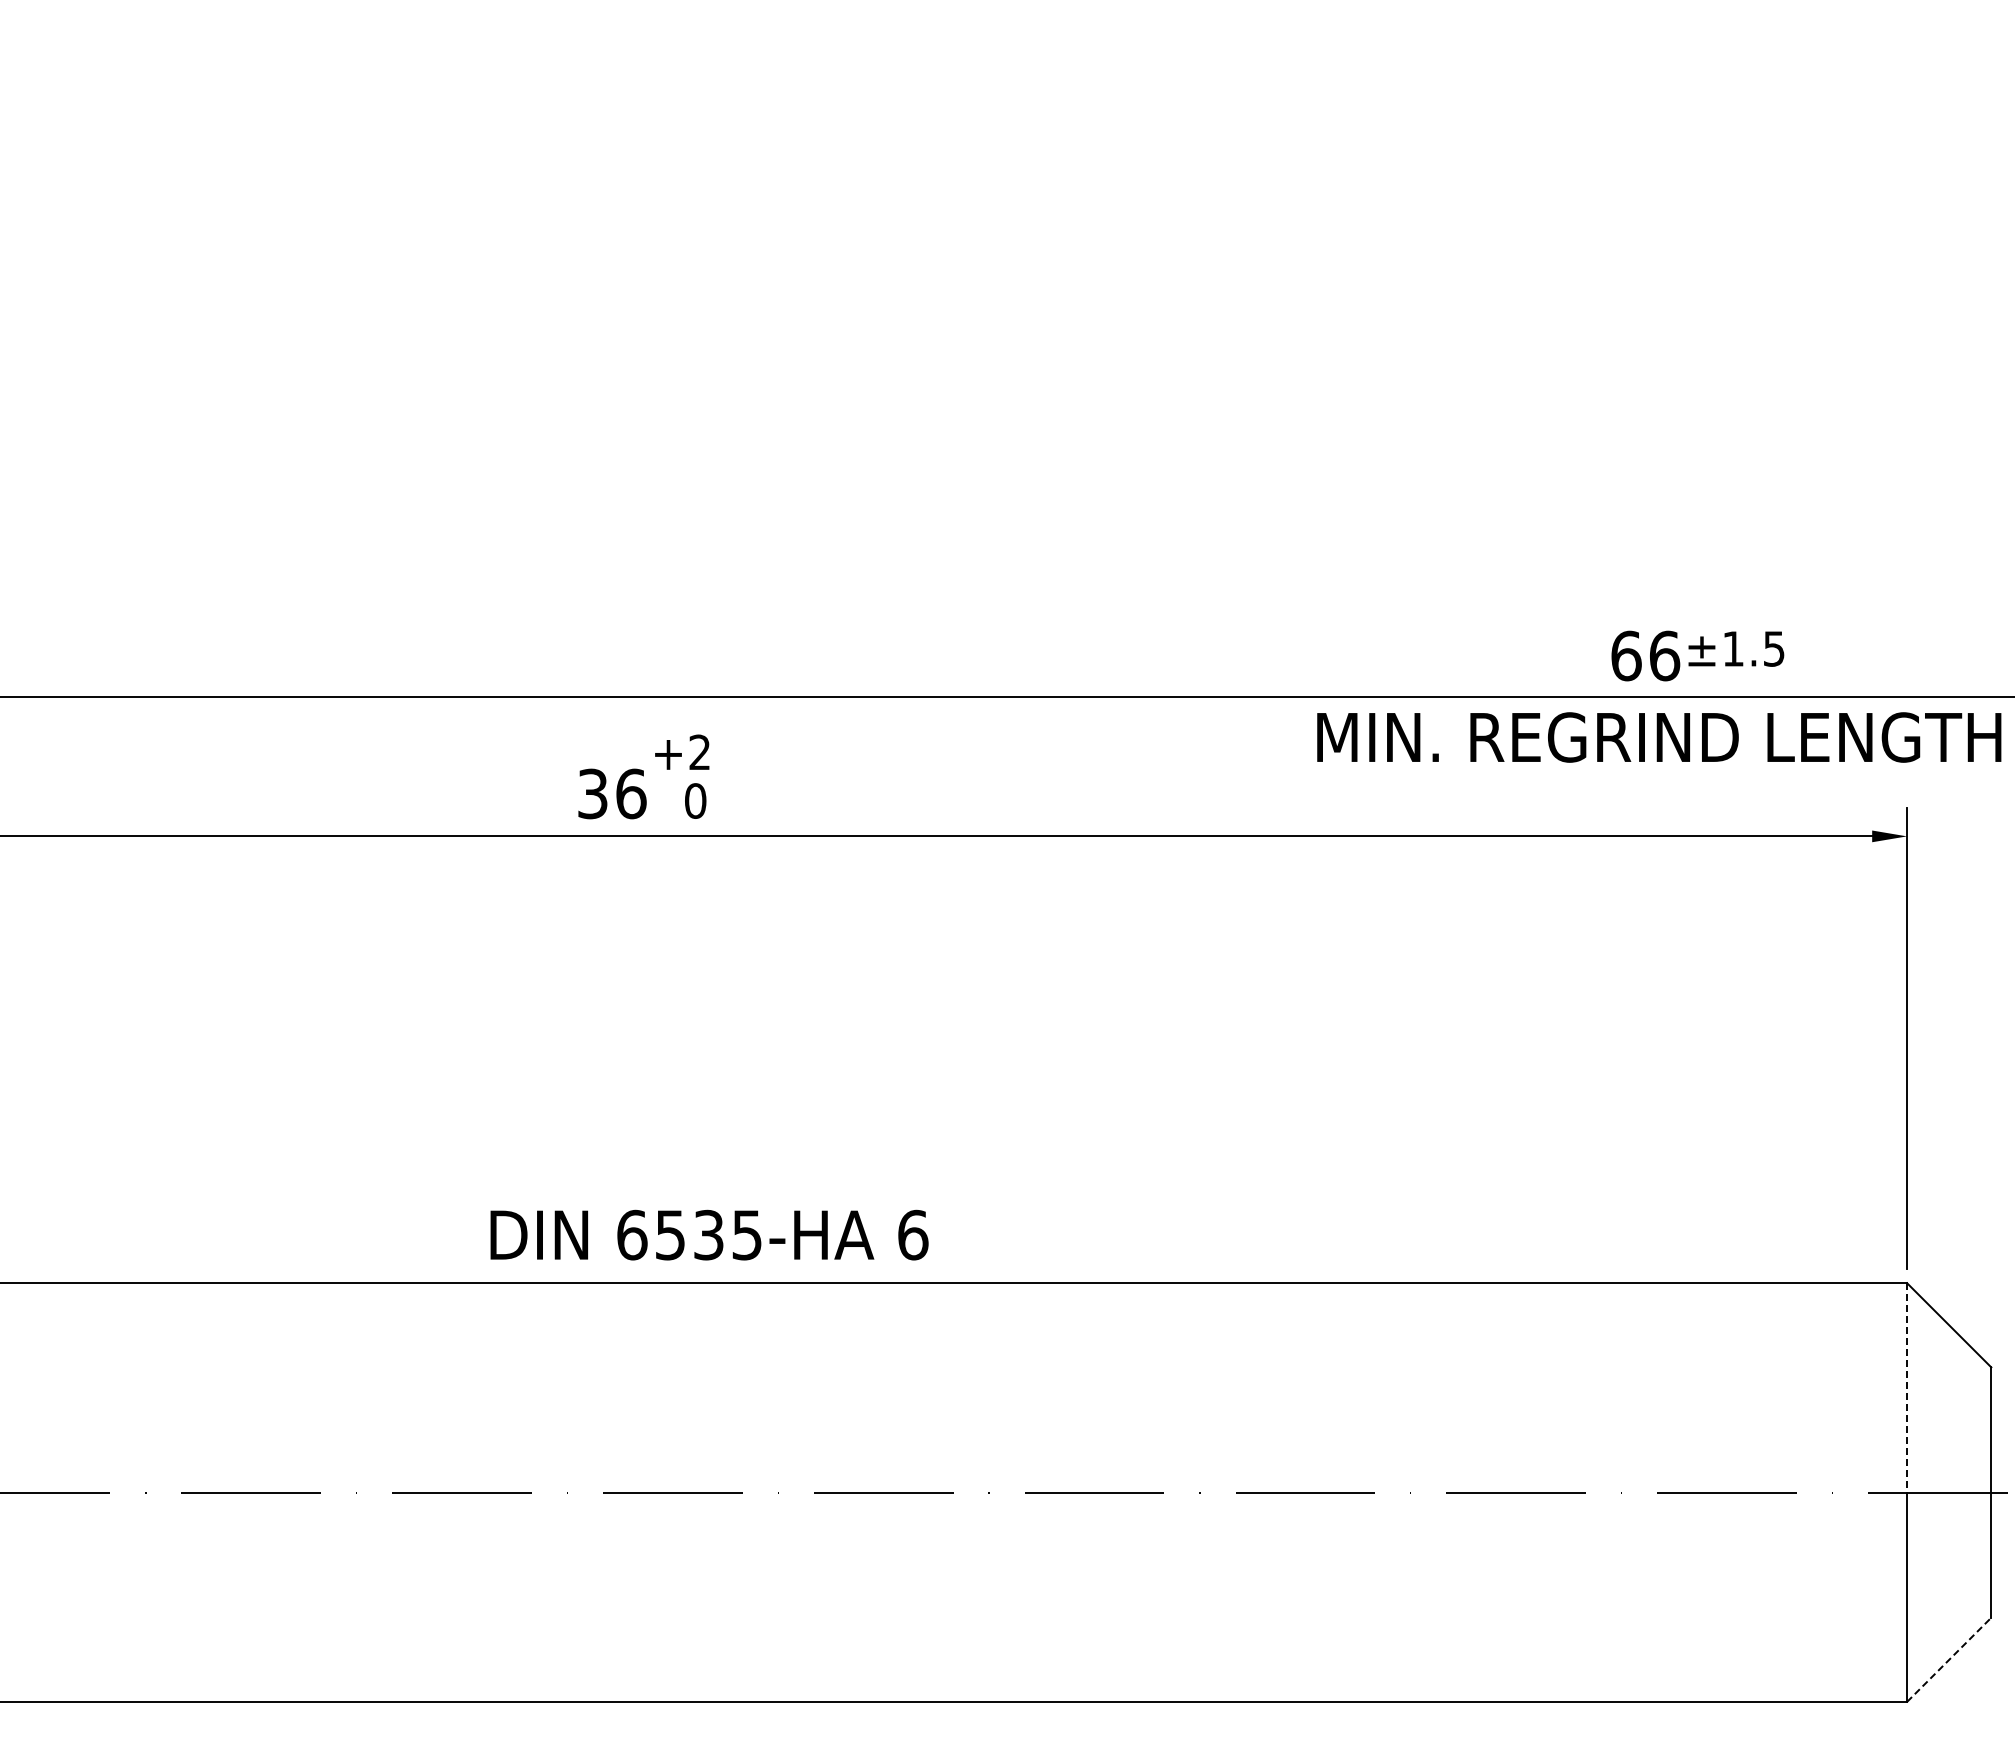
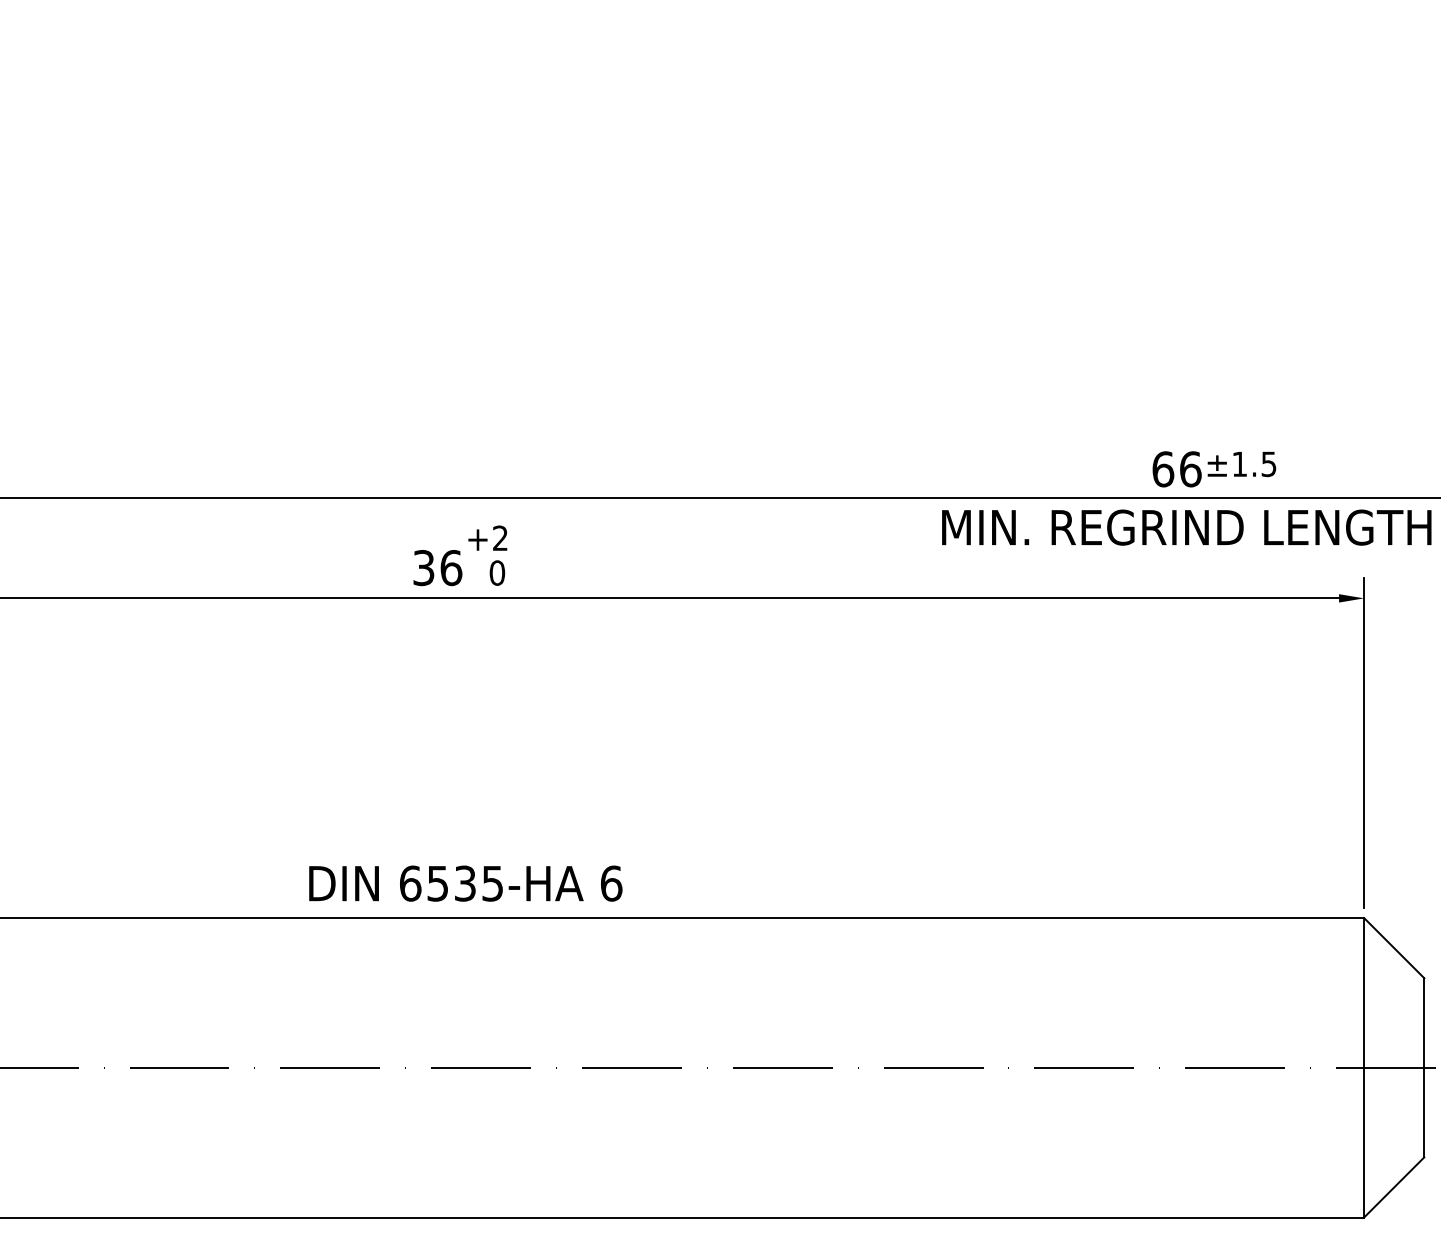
text: (709, 1234) -> (465, 883), moved
line: (1907, 1387) -> (1364, 992), dashed -> solid
line: (1949, 1659) -> (1394, 1187), dashed -> solid

